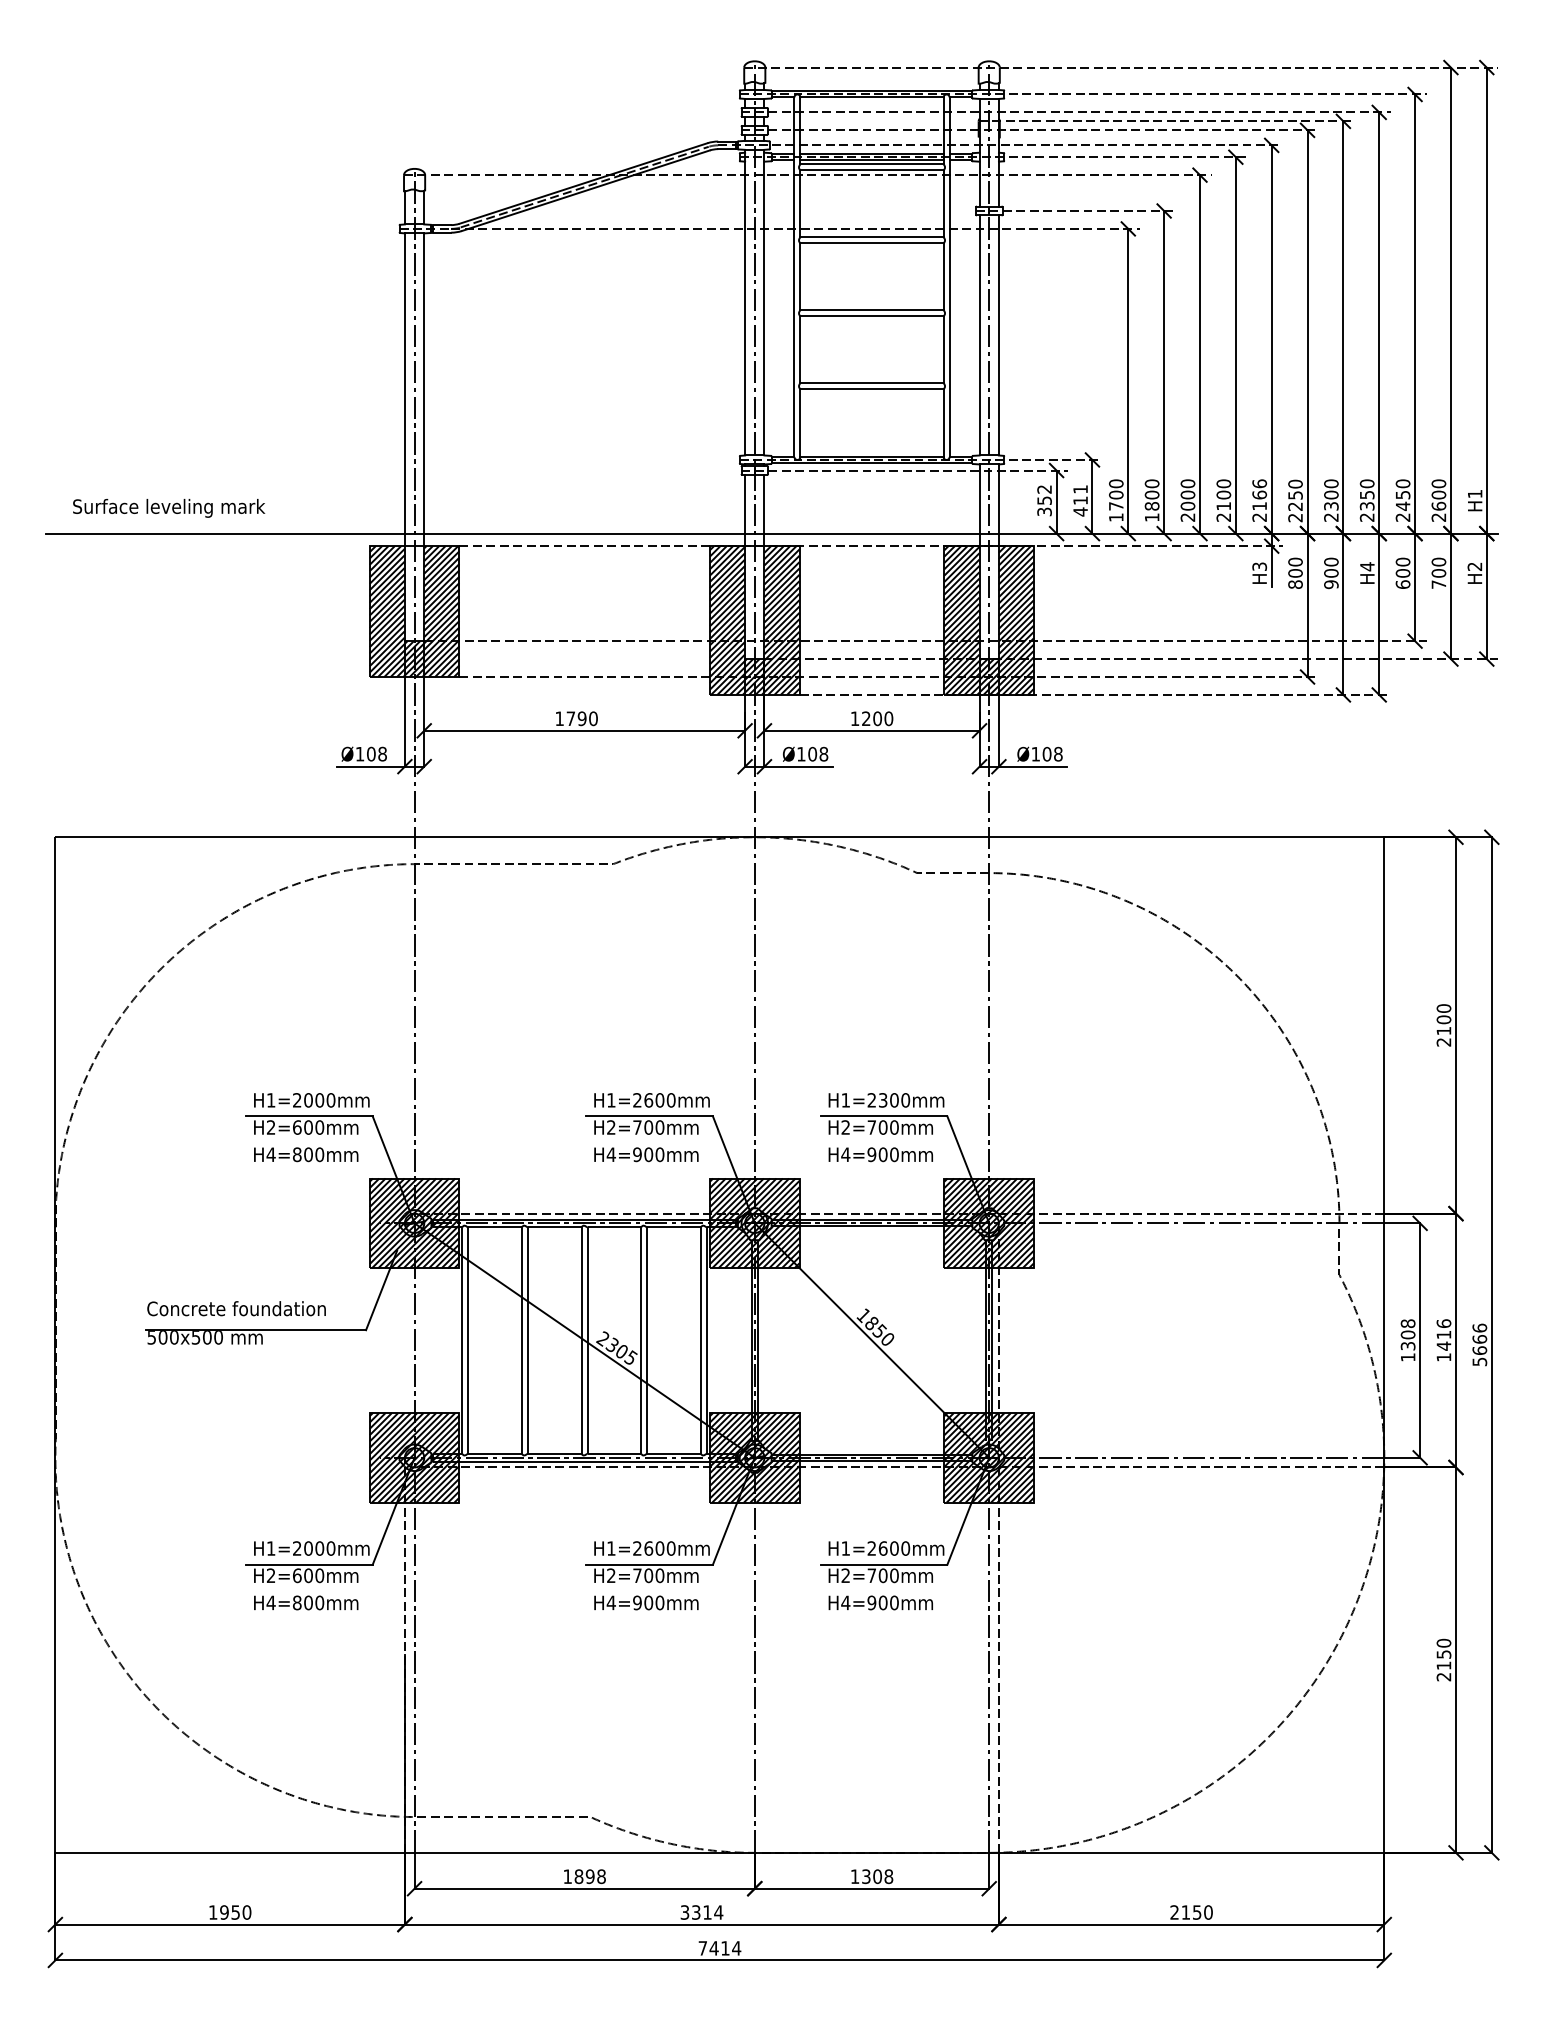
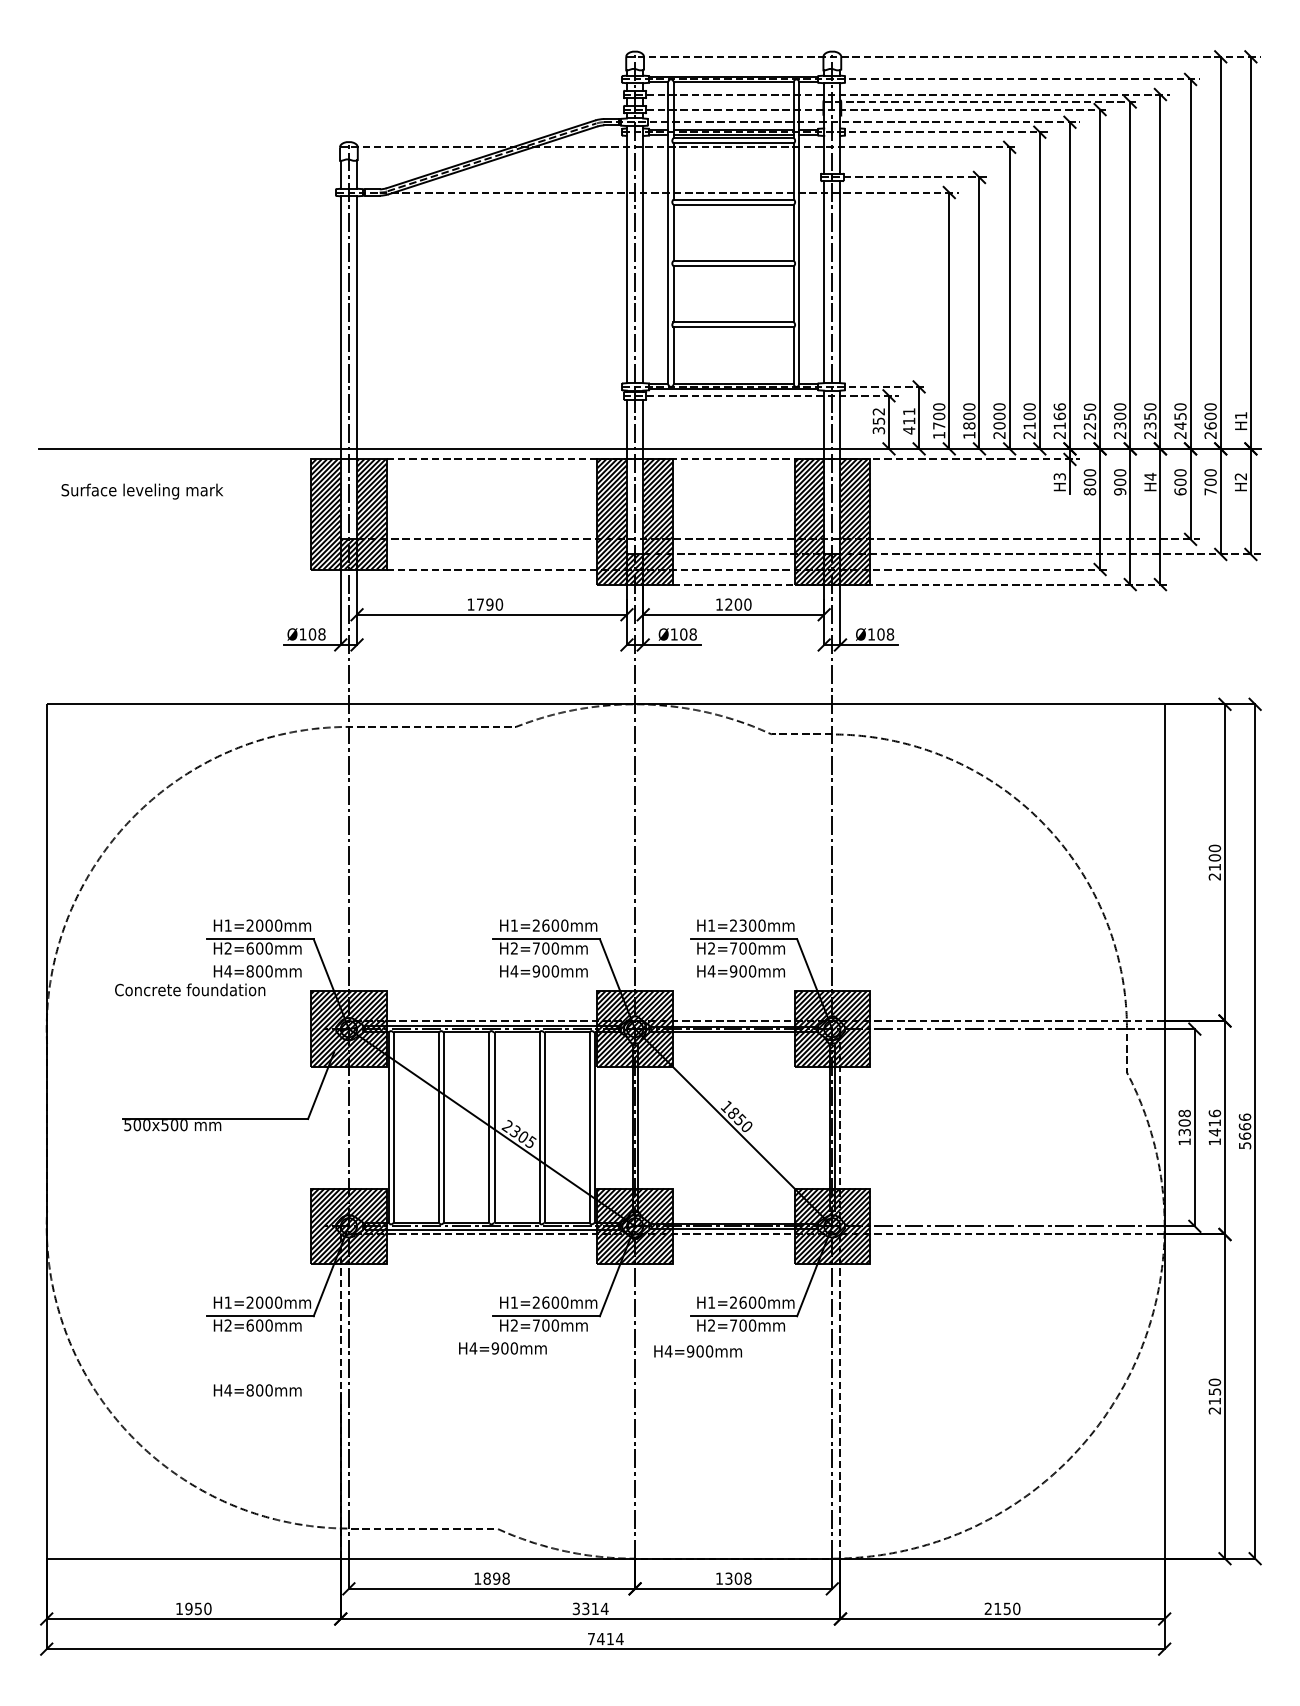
text: (168, 508) -> (141, 491), moved
text: (236, 1308) -> (190, 989), moved
text: (305, 1603) -> (257, 1390), moved
text: (645, 1603) -> (502, 1348), moved
text: (880, 1603) -> (697, 1351), moved

